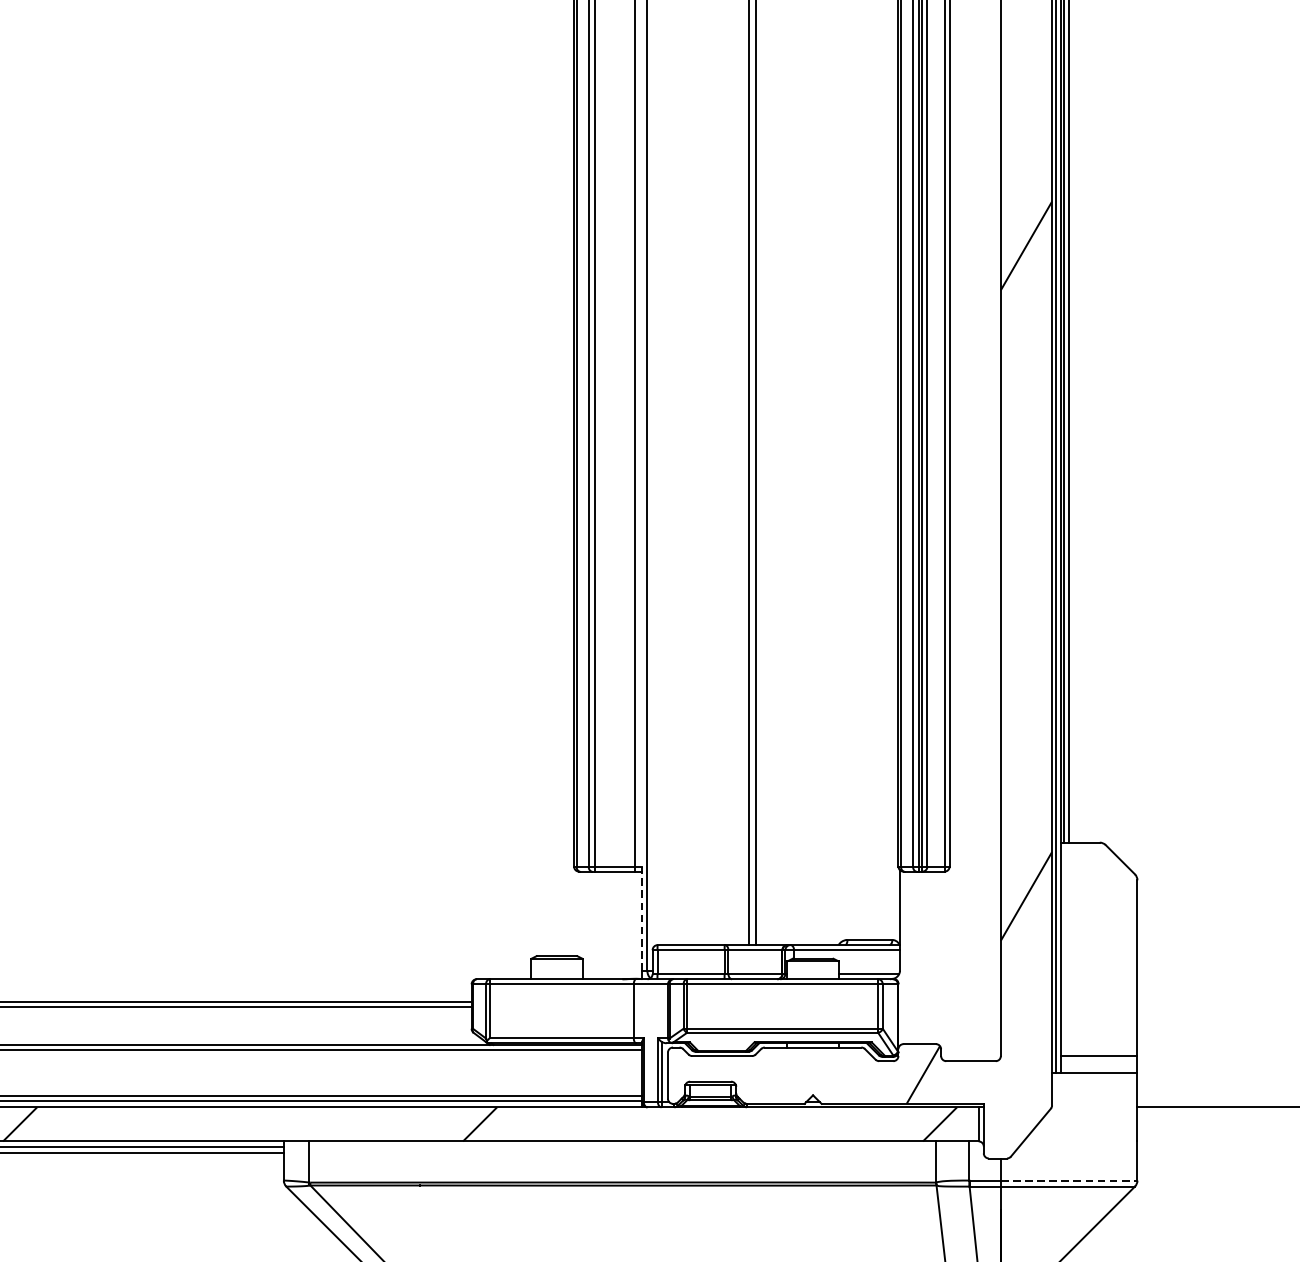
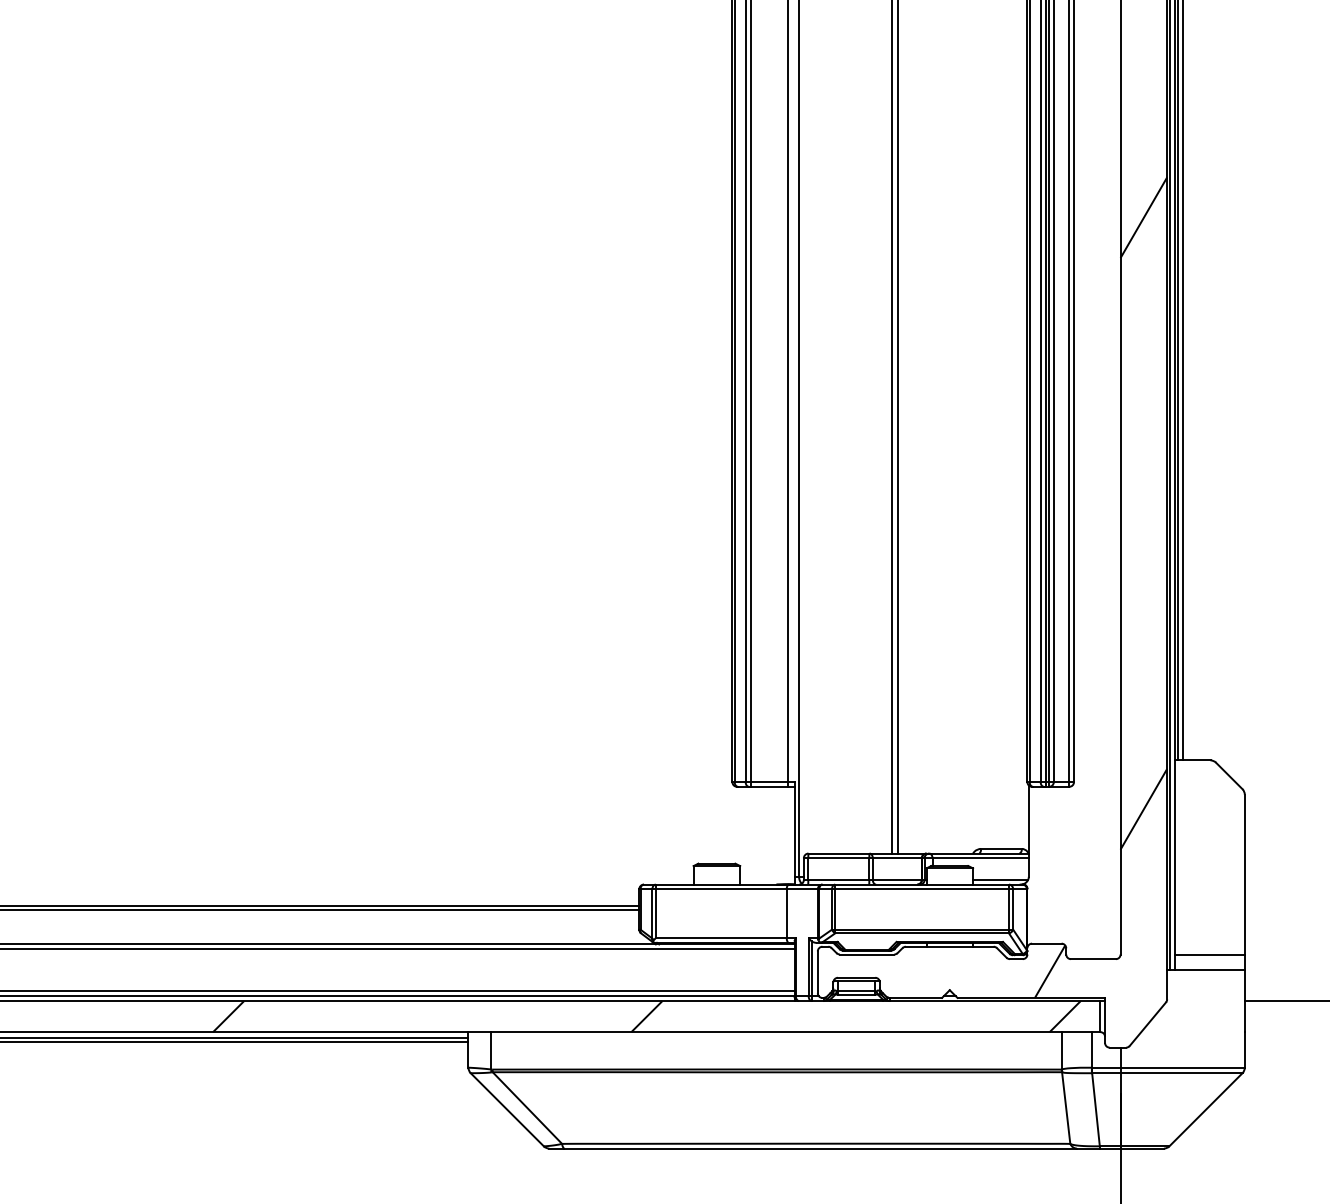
line: (642, 918) -> (794, 829), dashed -> solid
line: (1070, 1180) -> (1183, 1067), dashed -> solid

